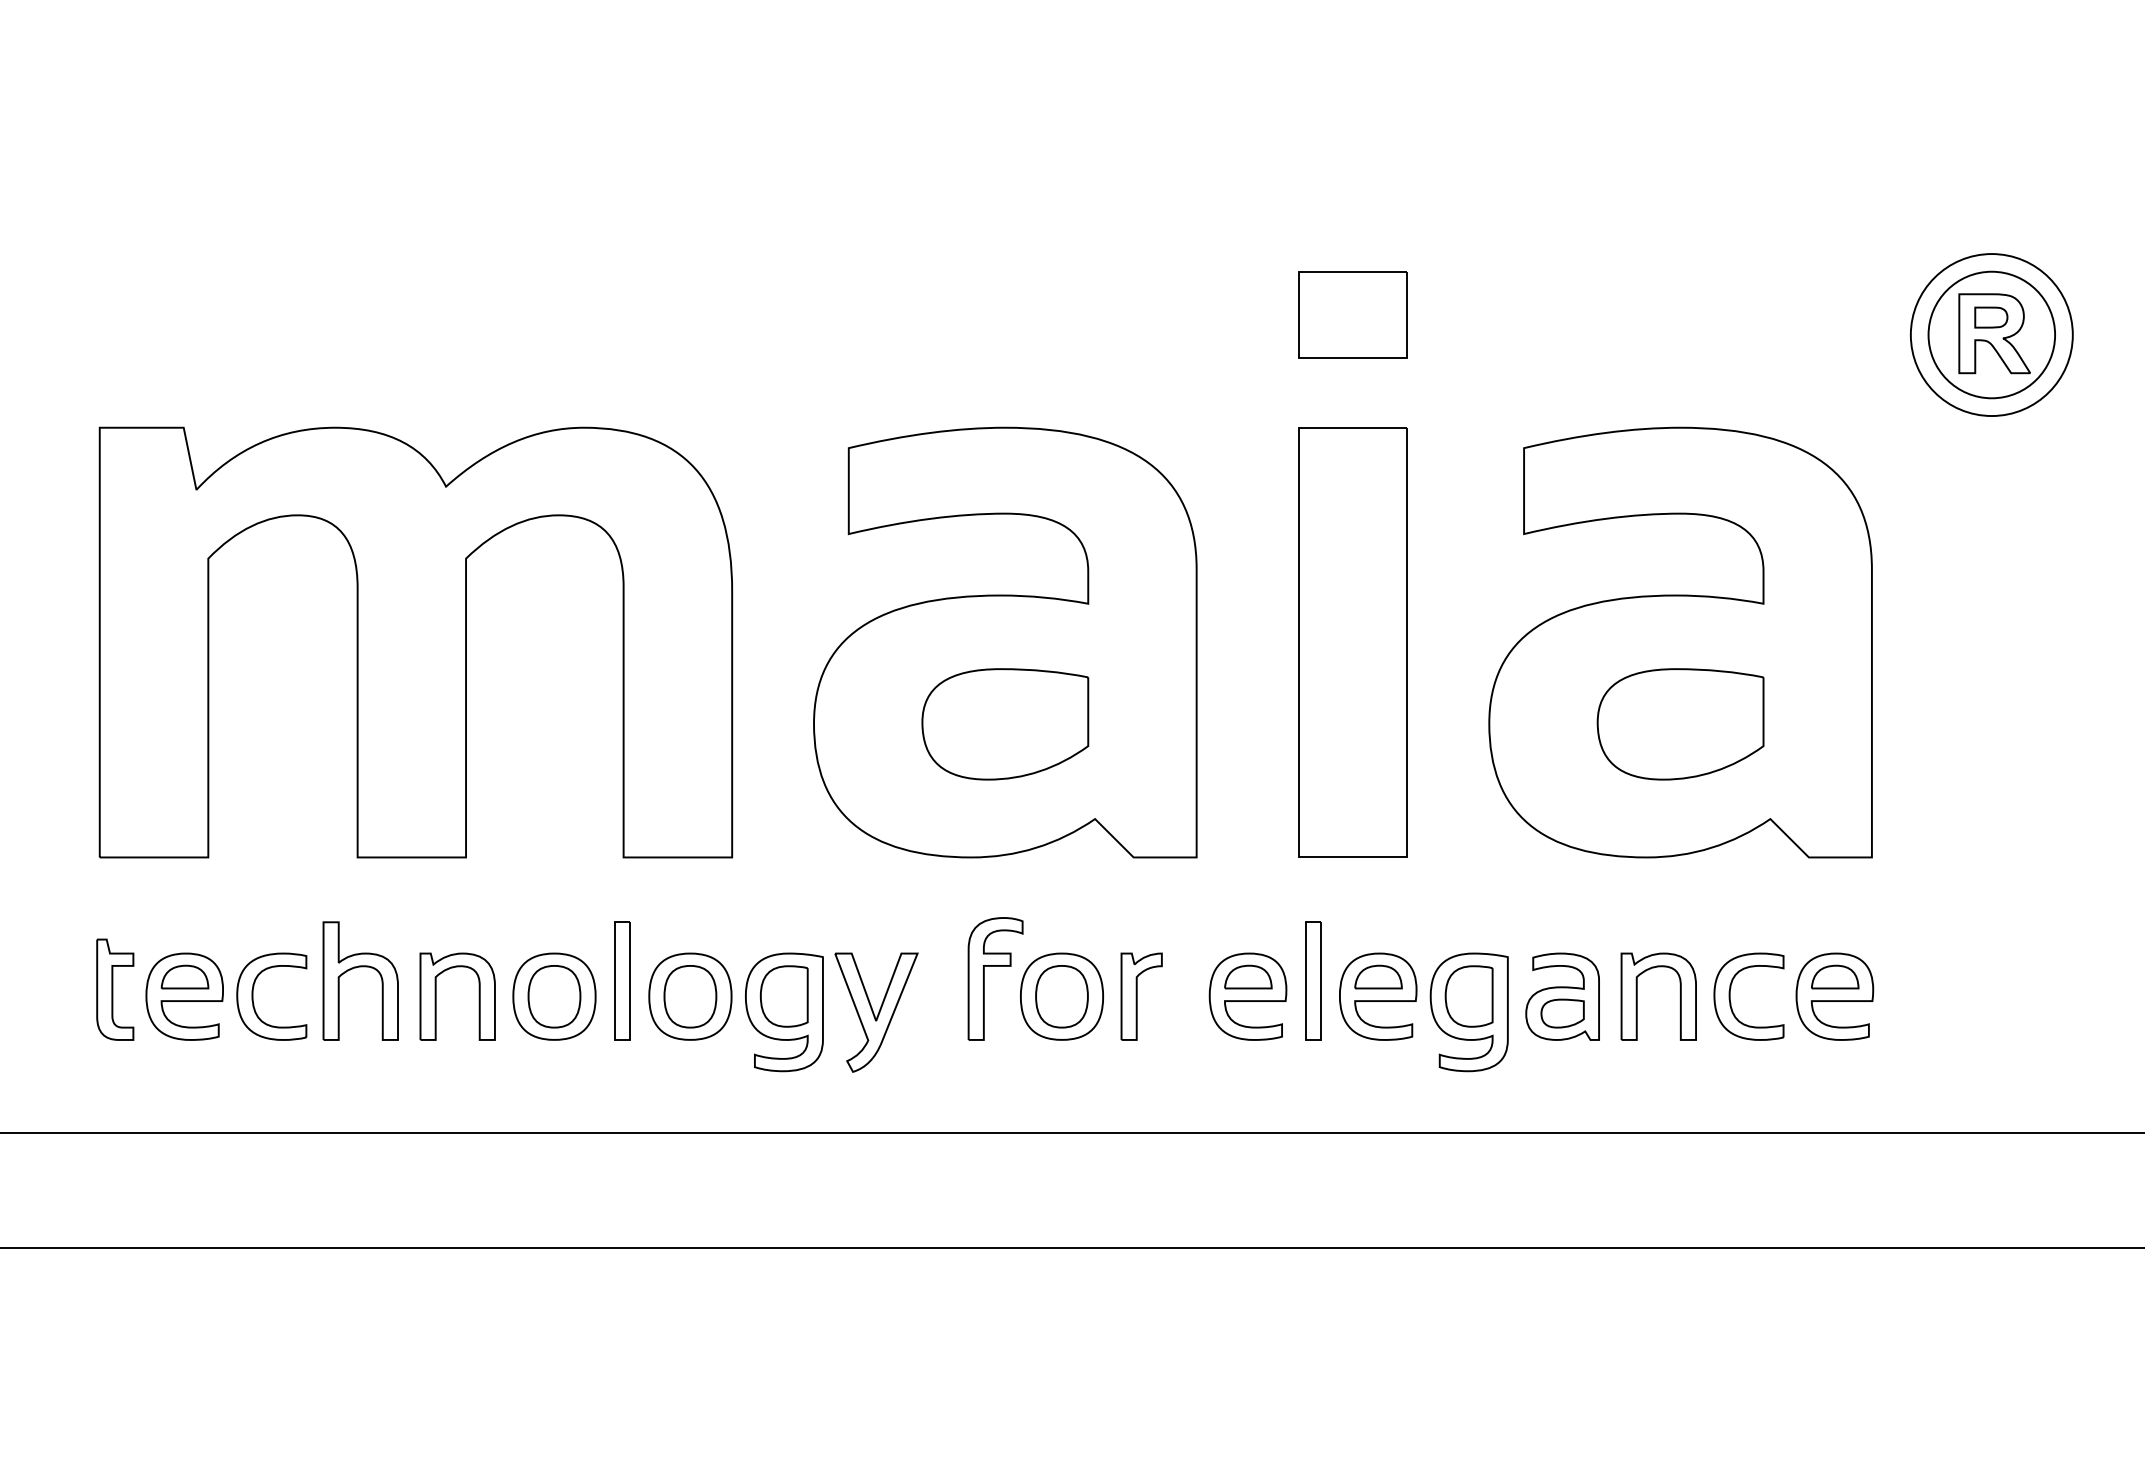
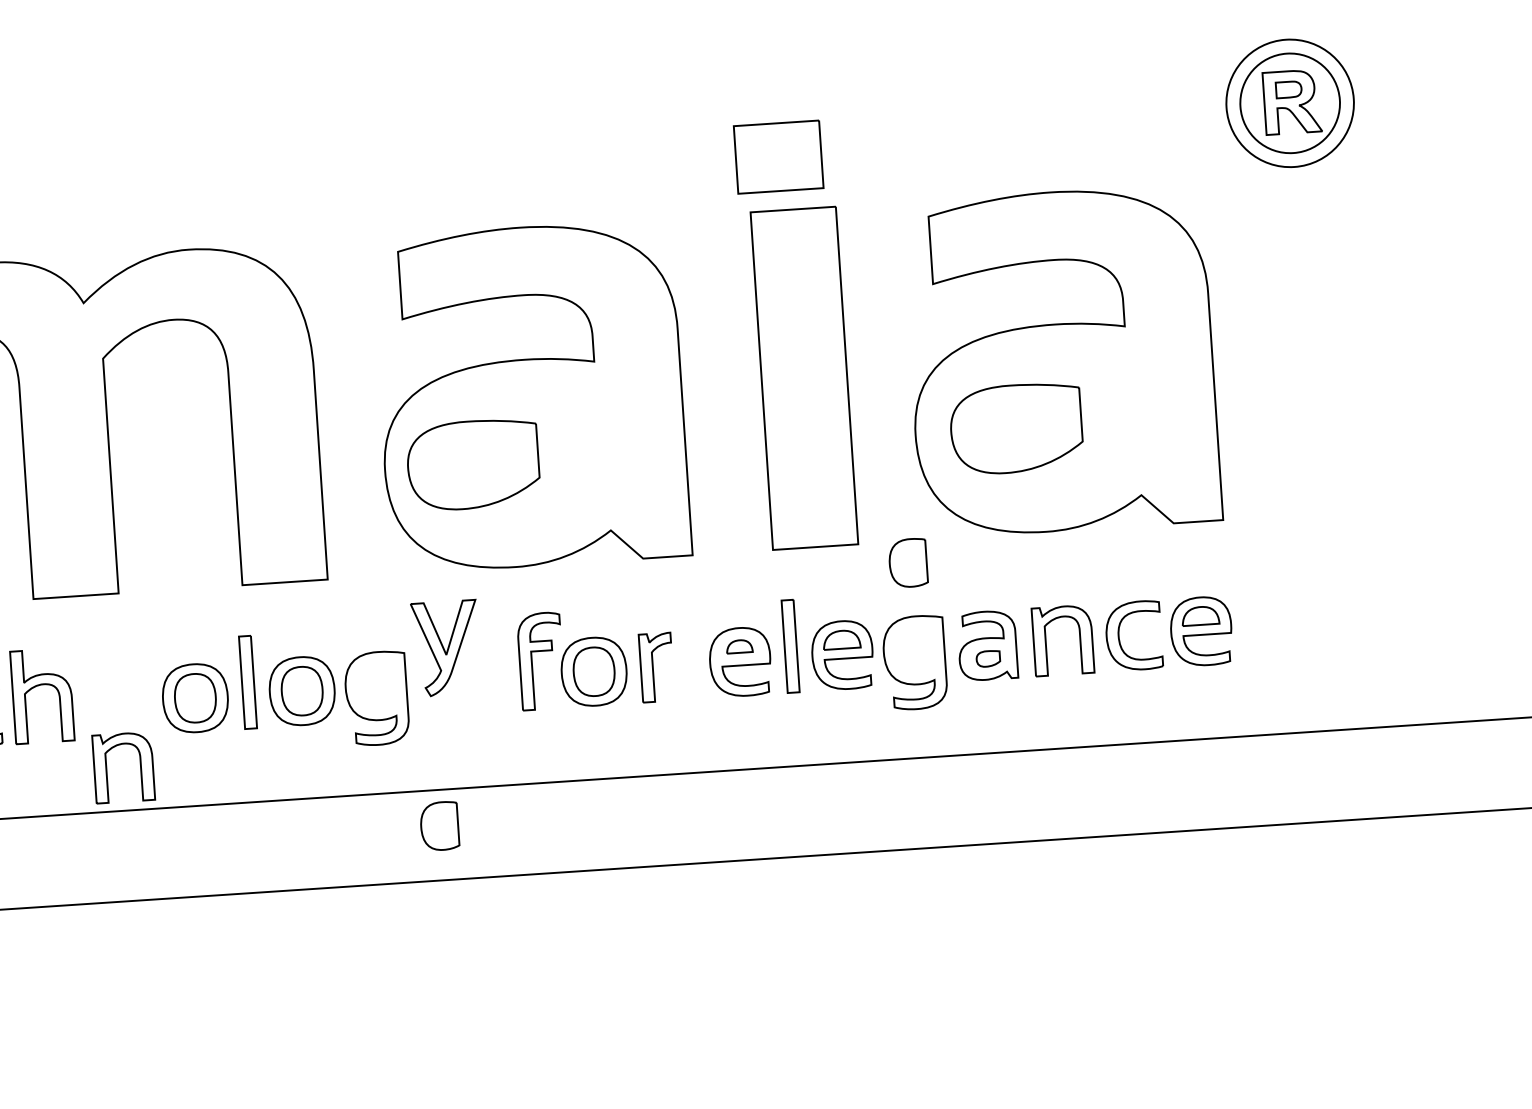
part: (1352, 314) -> (778, 156), moved
part: (1005, 724) -> (473, 464), moved
part: (1680, 724) -> (1016, 428), moved
part: (1248, 976) -> (739, 646), size x0.7
part: (436, 996) -> (106, 768), moved
part: (783, 996) -> (439, 826), moved
part: (1468, 996) -> (907, 563), moved
part: (876, 1012) -> (446, 648), moved
part: (1562, 1013) -> (988, 658), size x0.7

